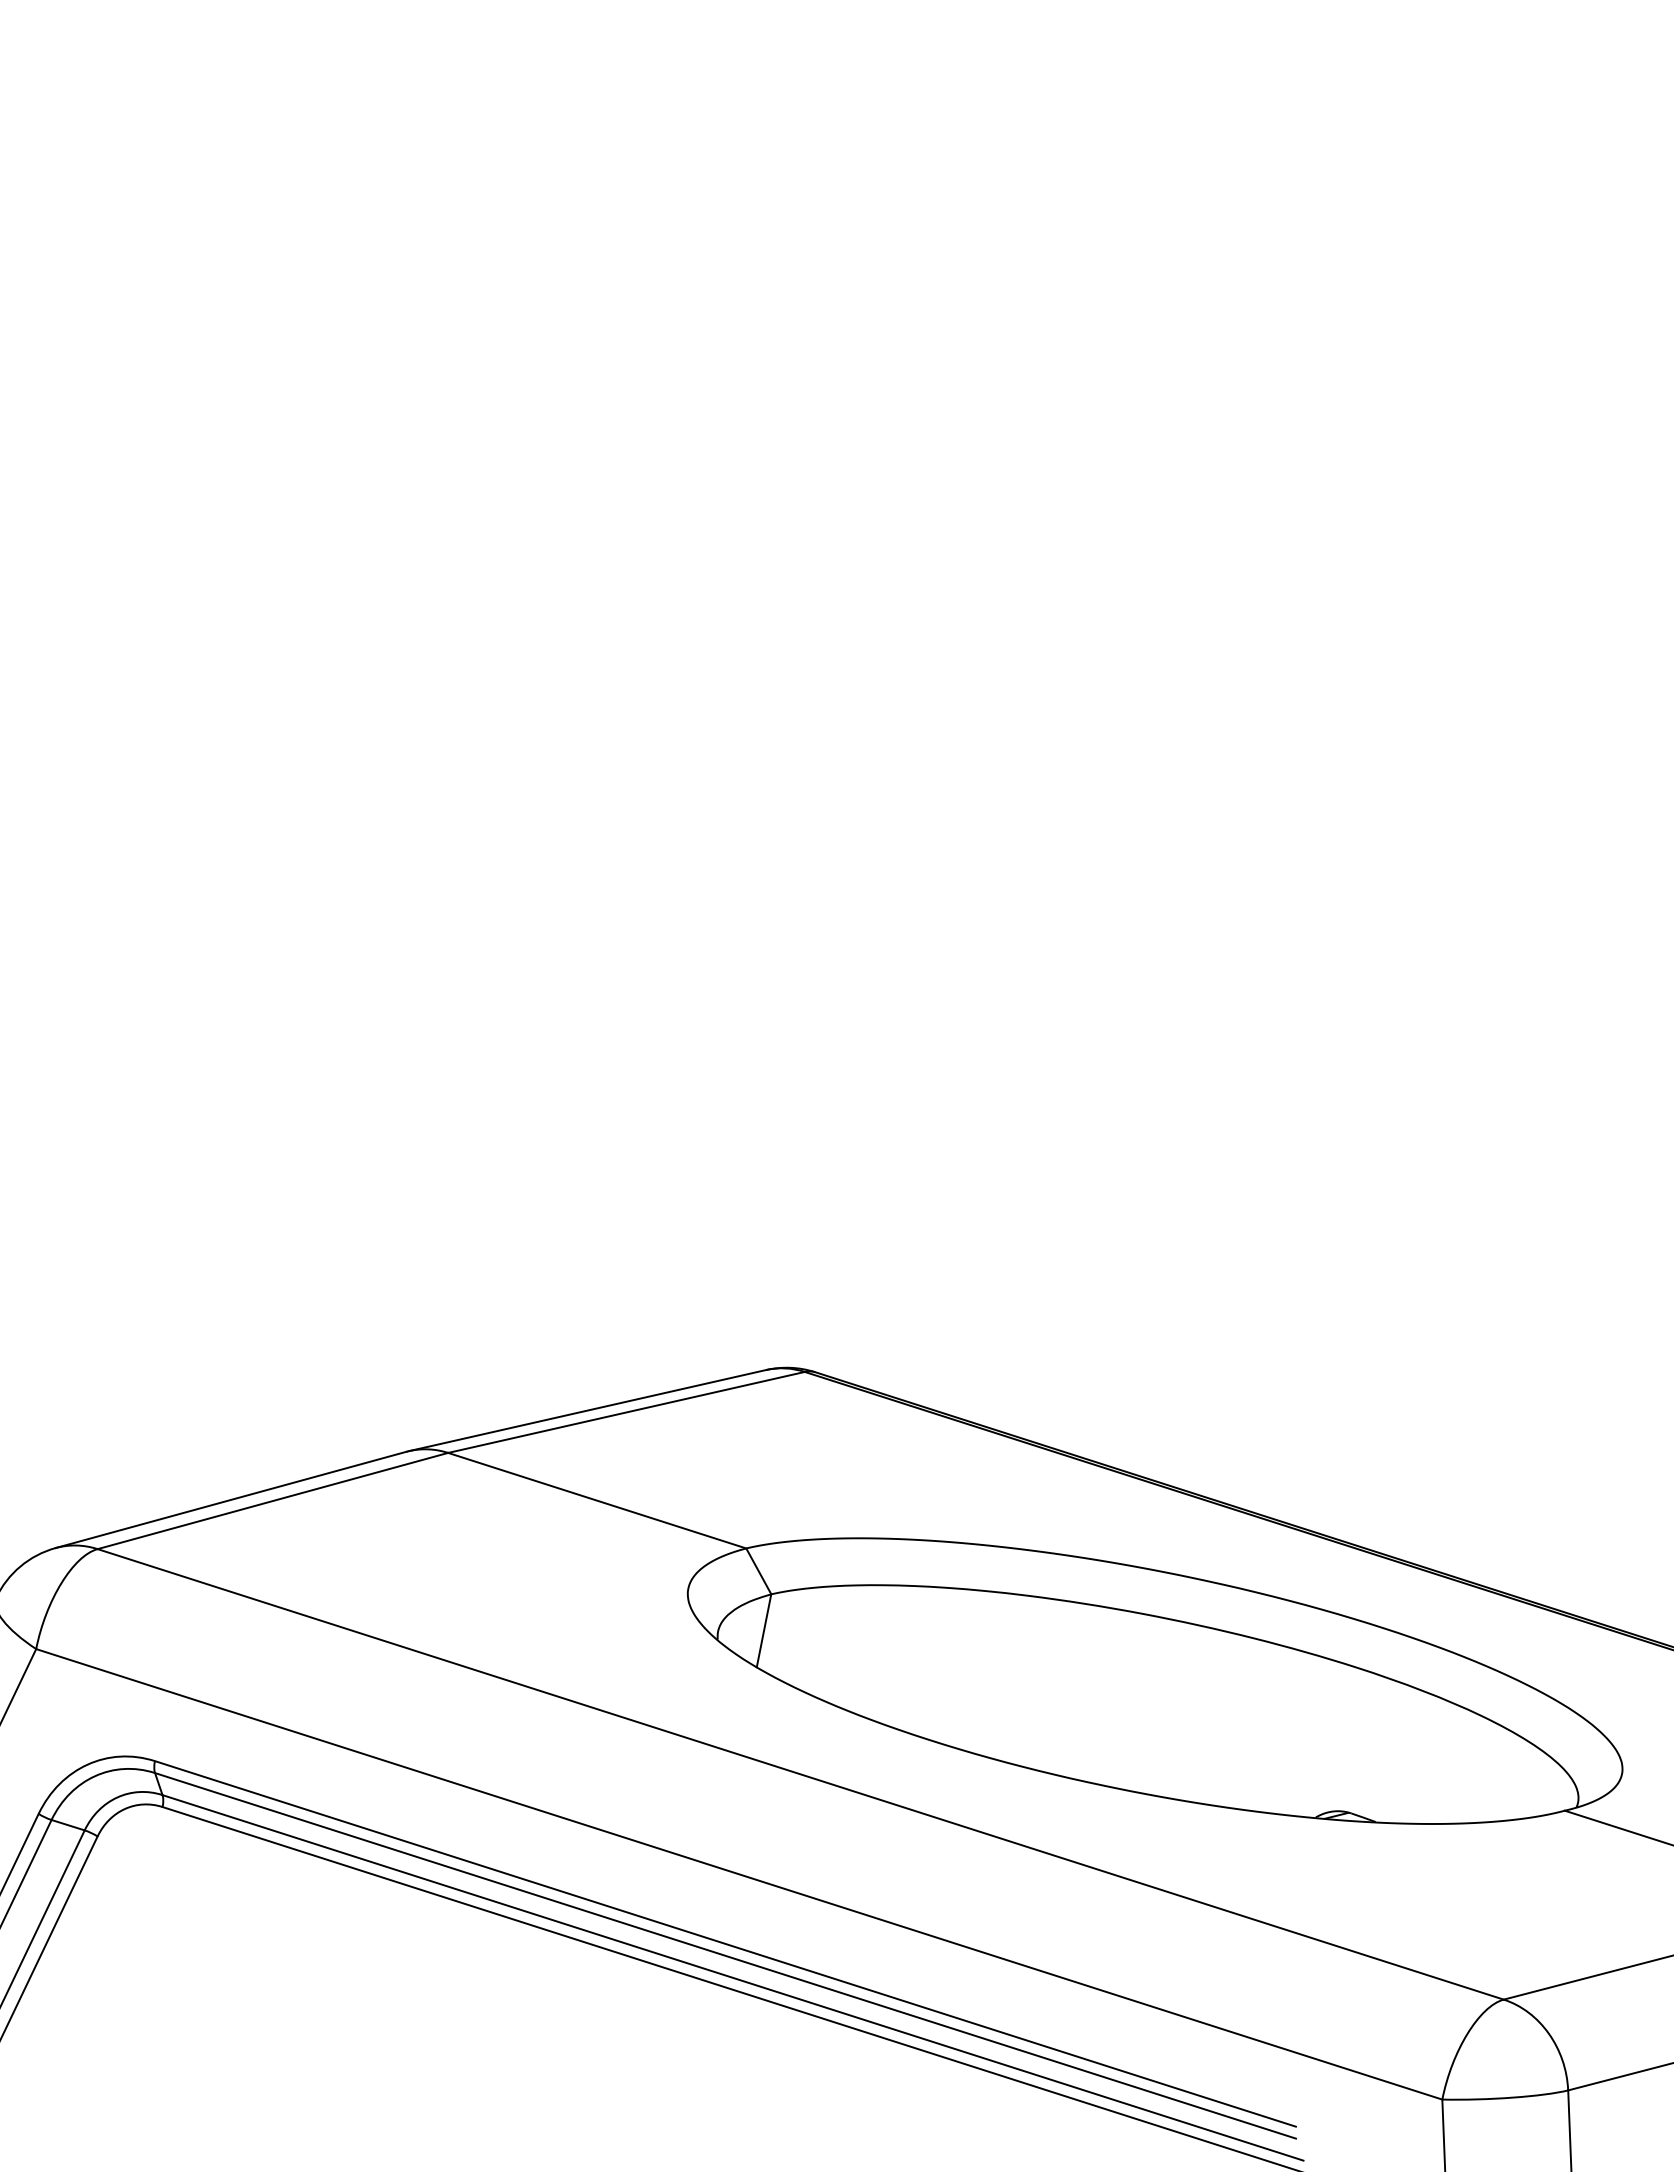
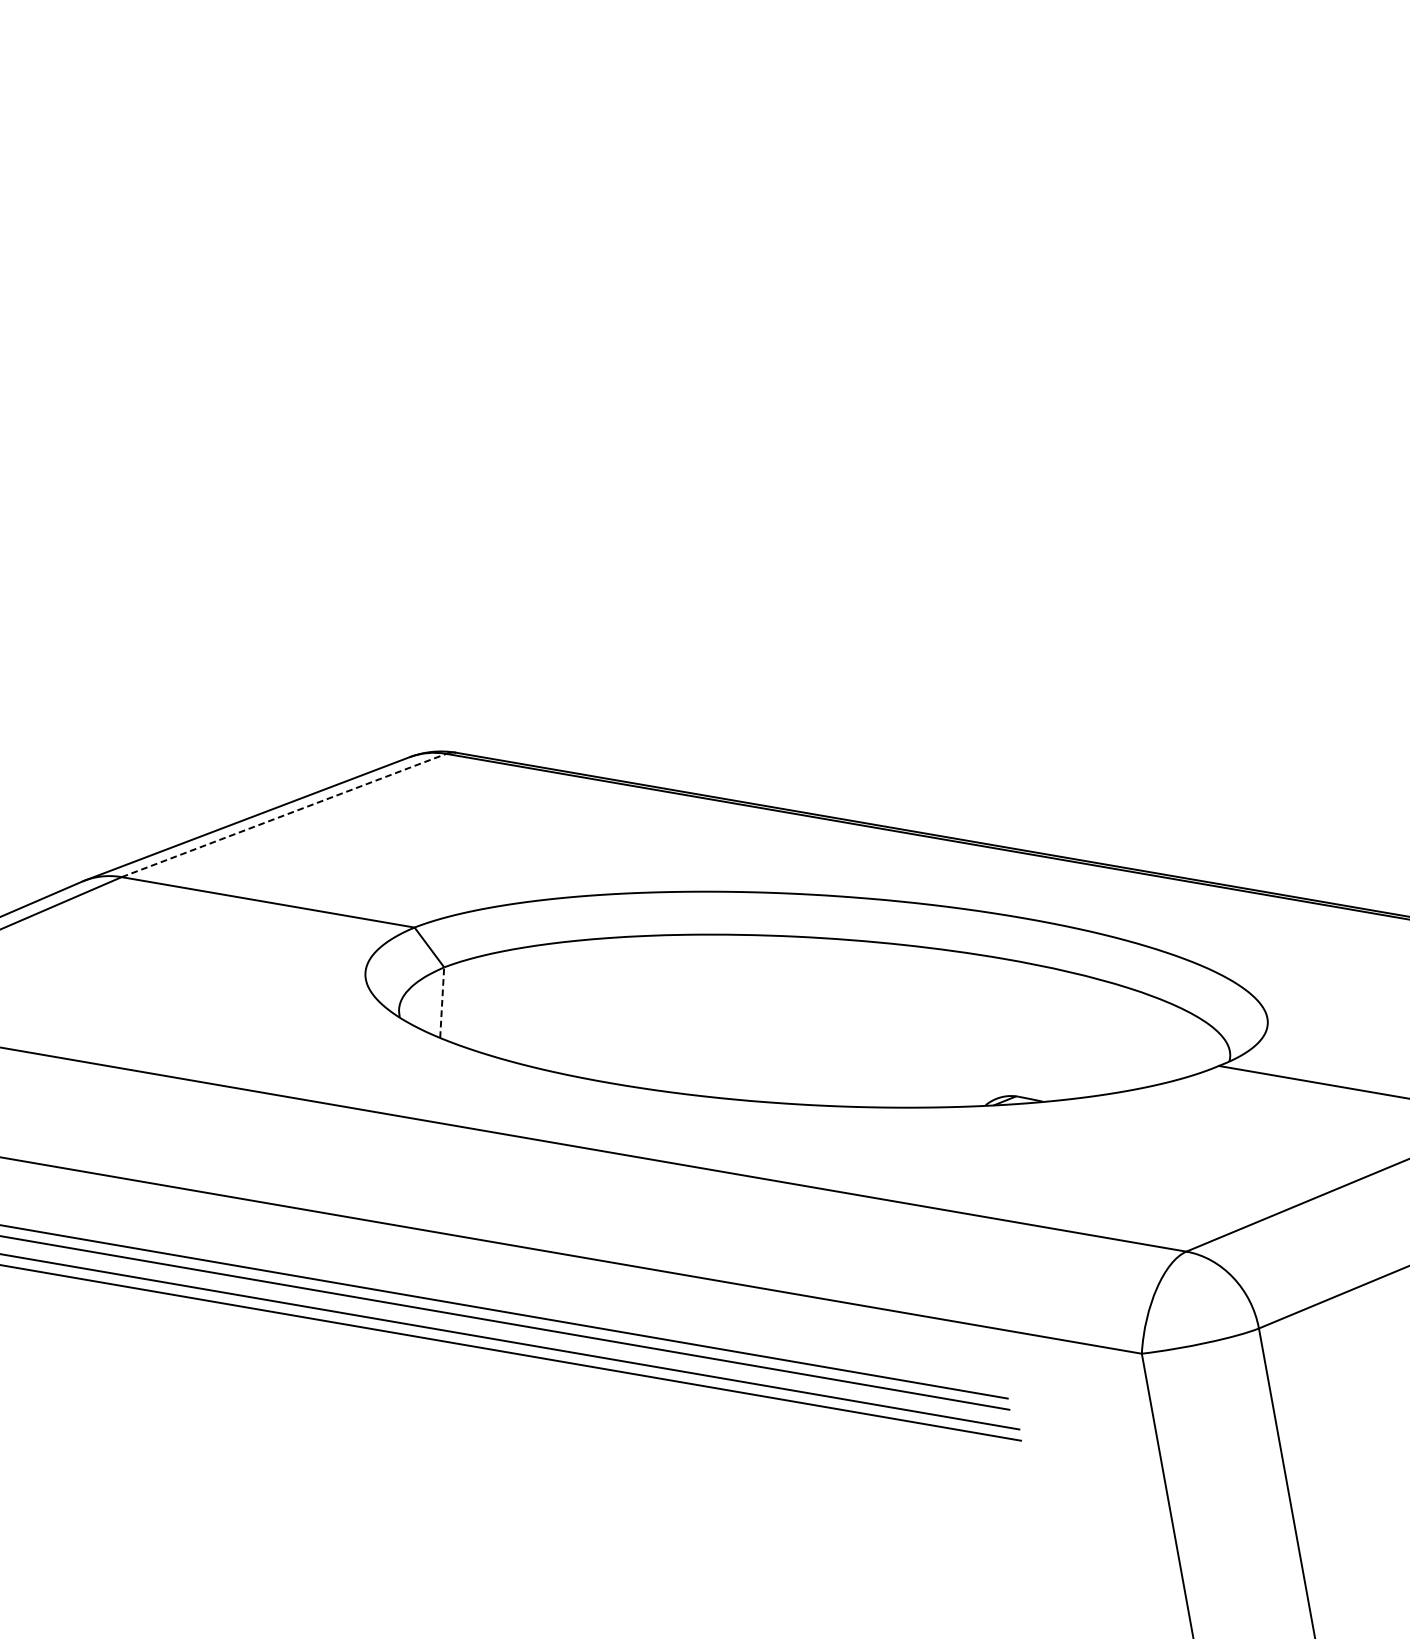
line: (626, 1412) -> (284, 815), solid -> dashed
line: (764, 1630) -> (442, 1002), solid -> dashed

